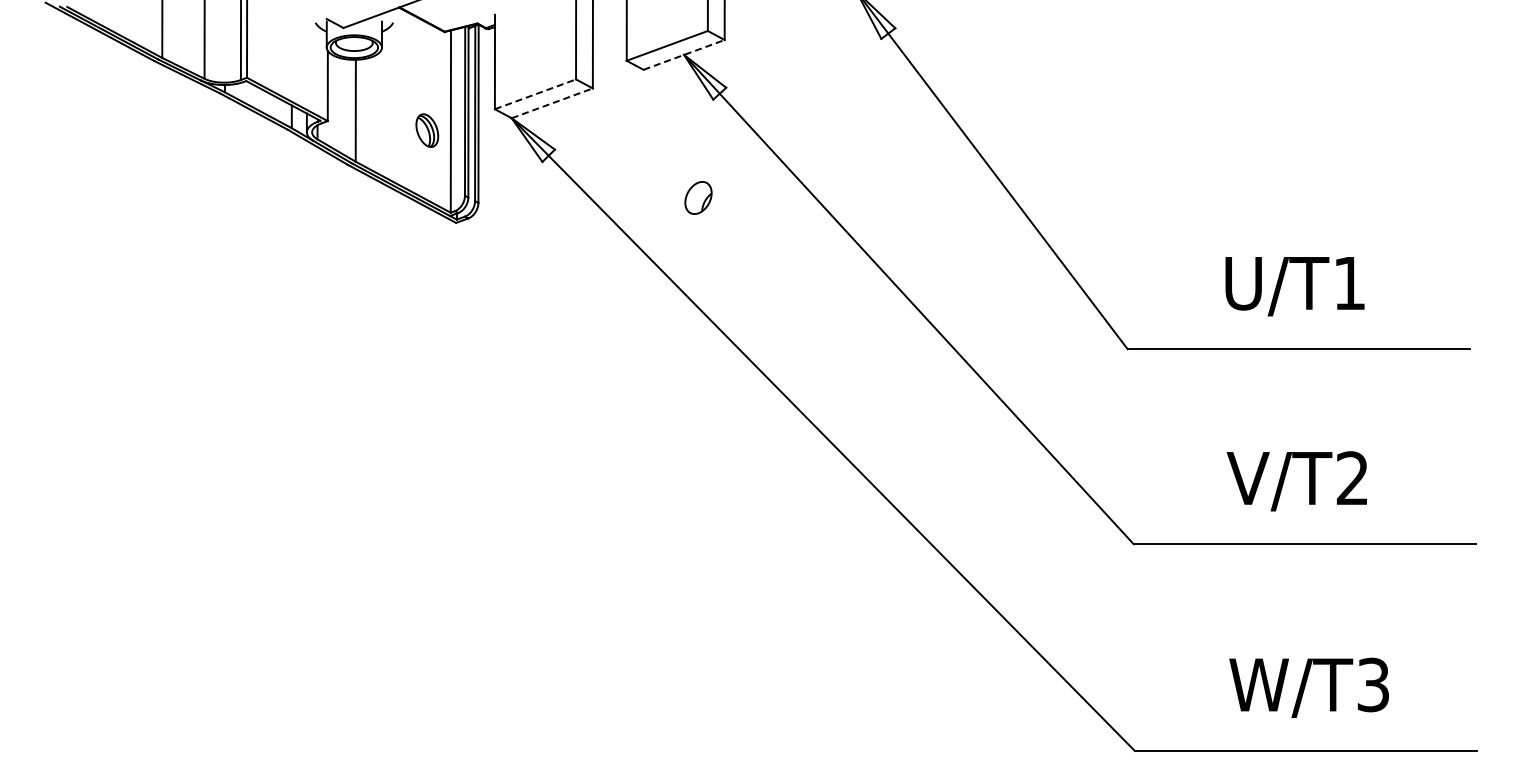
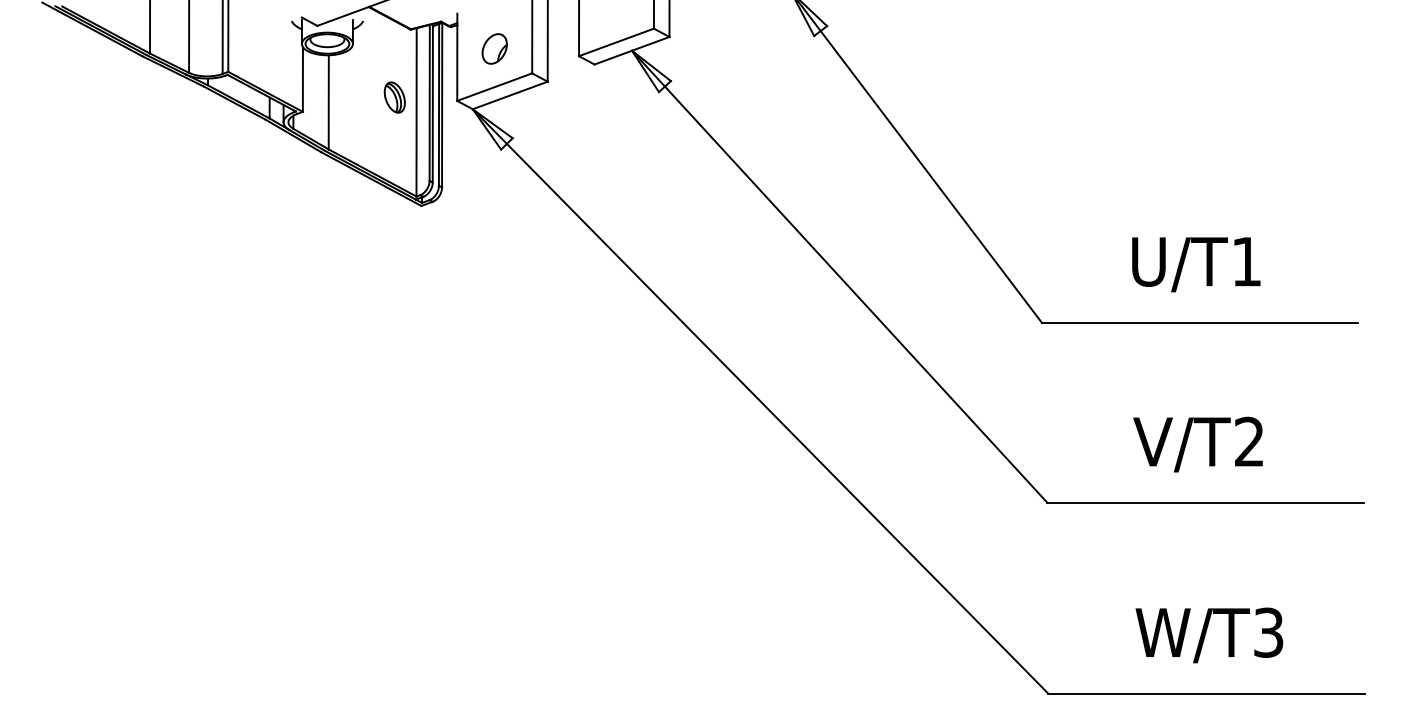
line: (684, 54) -> (632, 50), dashed -> solid
line: (535, 94) -> (494, 87), dashed -> solid
line: (552, 103) -> (510, 95), dashed -> solid
part: (427, 130) -> (394, 97), moved
part: (698, 197) -> (494, 48), moved

